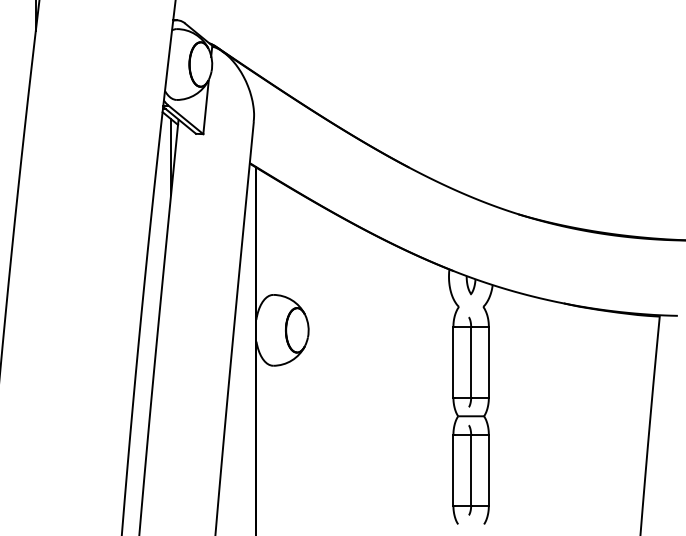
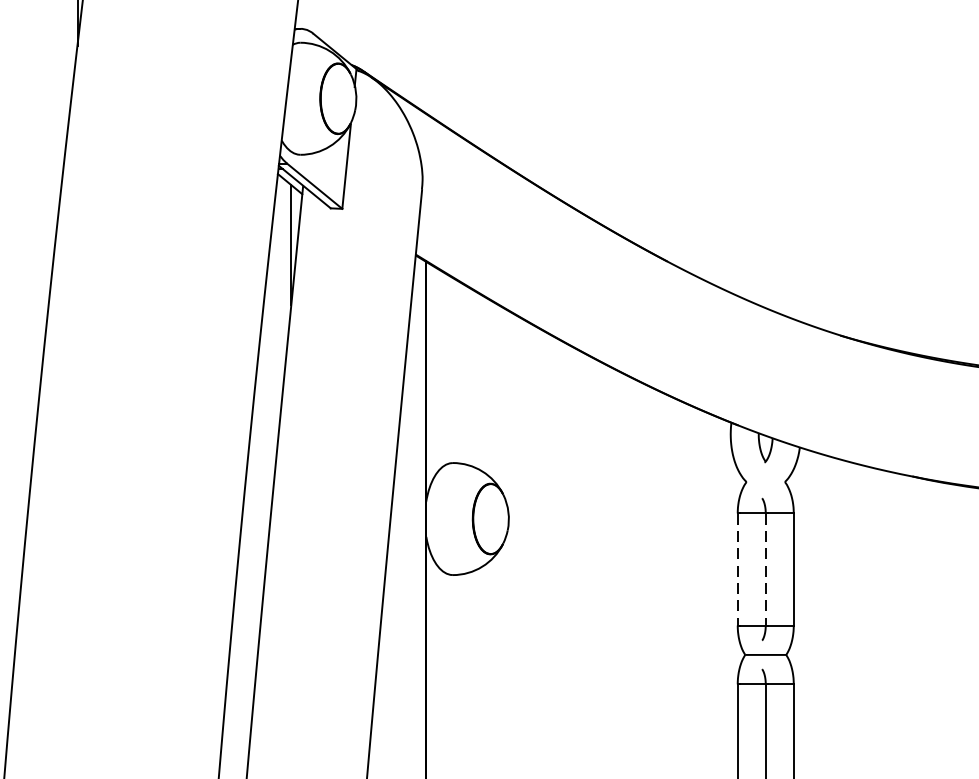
line: (453, 362) -> (737, 569), solid -> dashed
line: (471, 362) -> (766, 569), solid -> dashed

